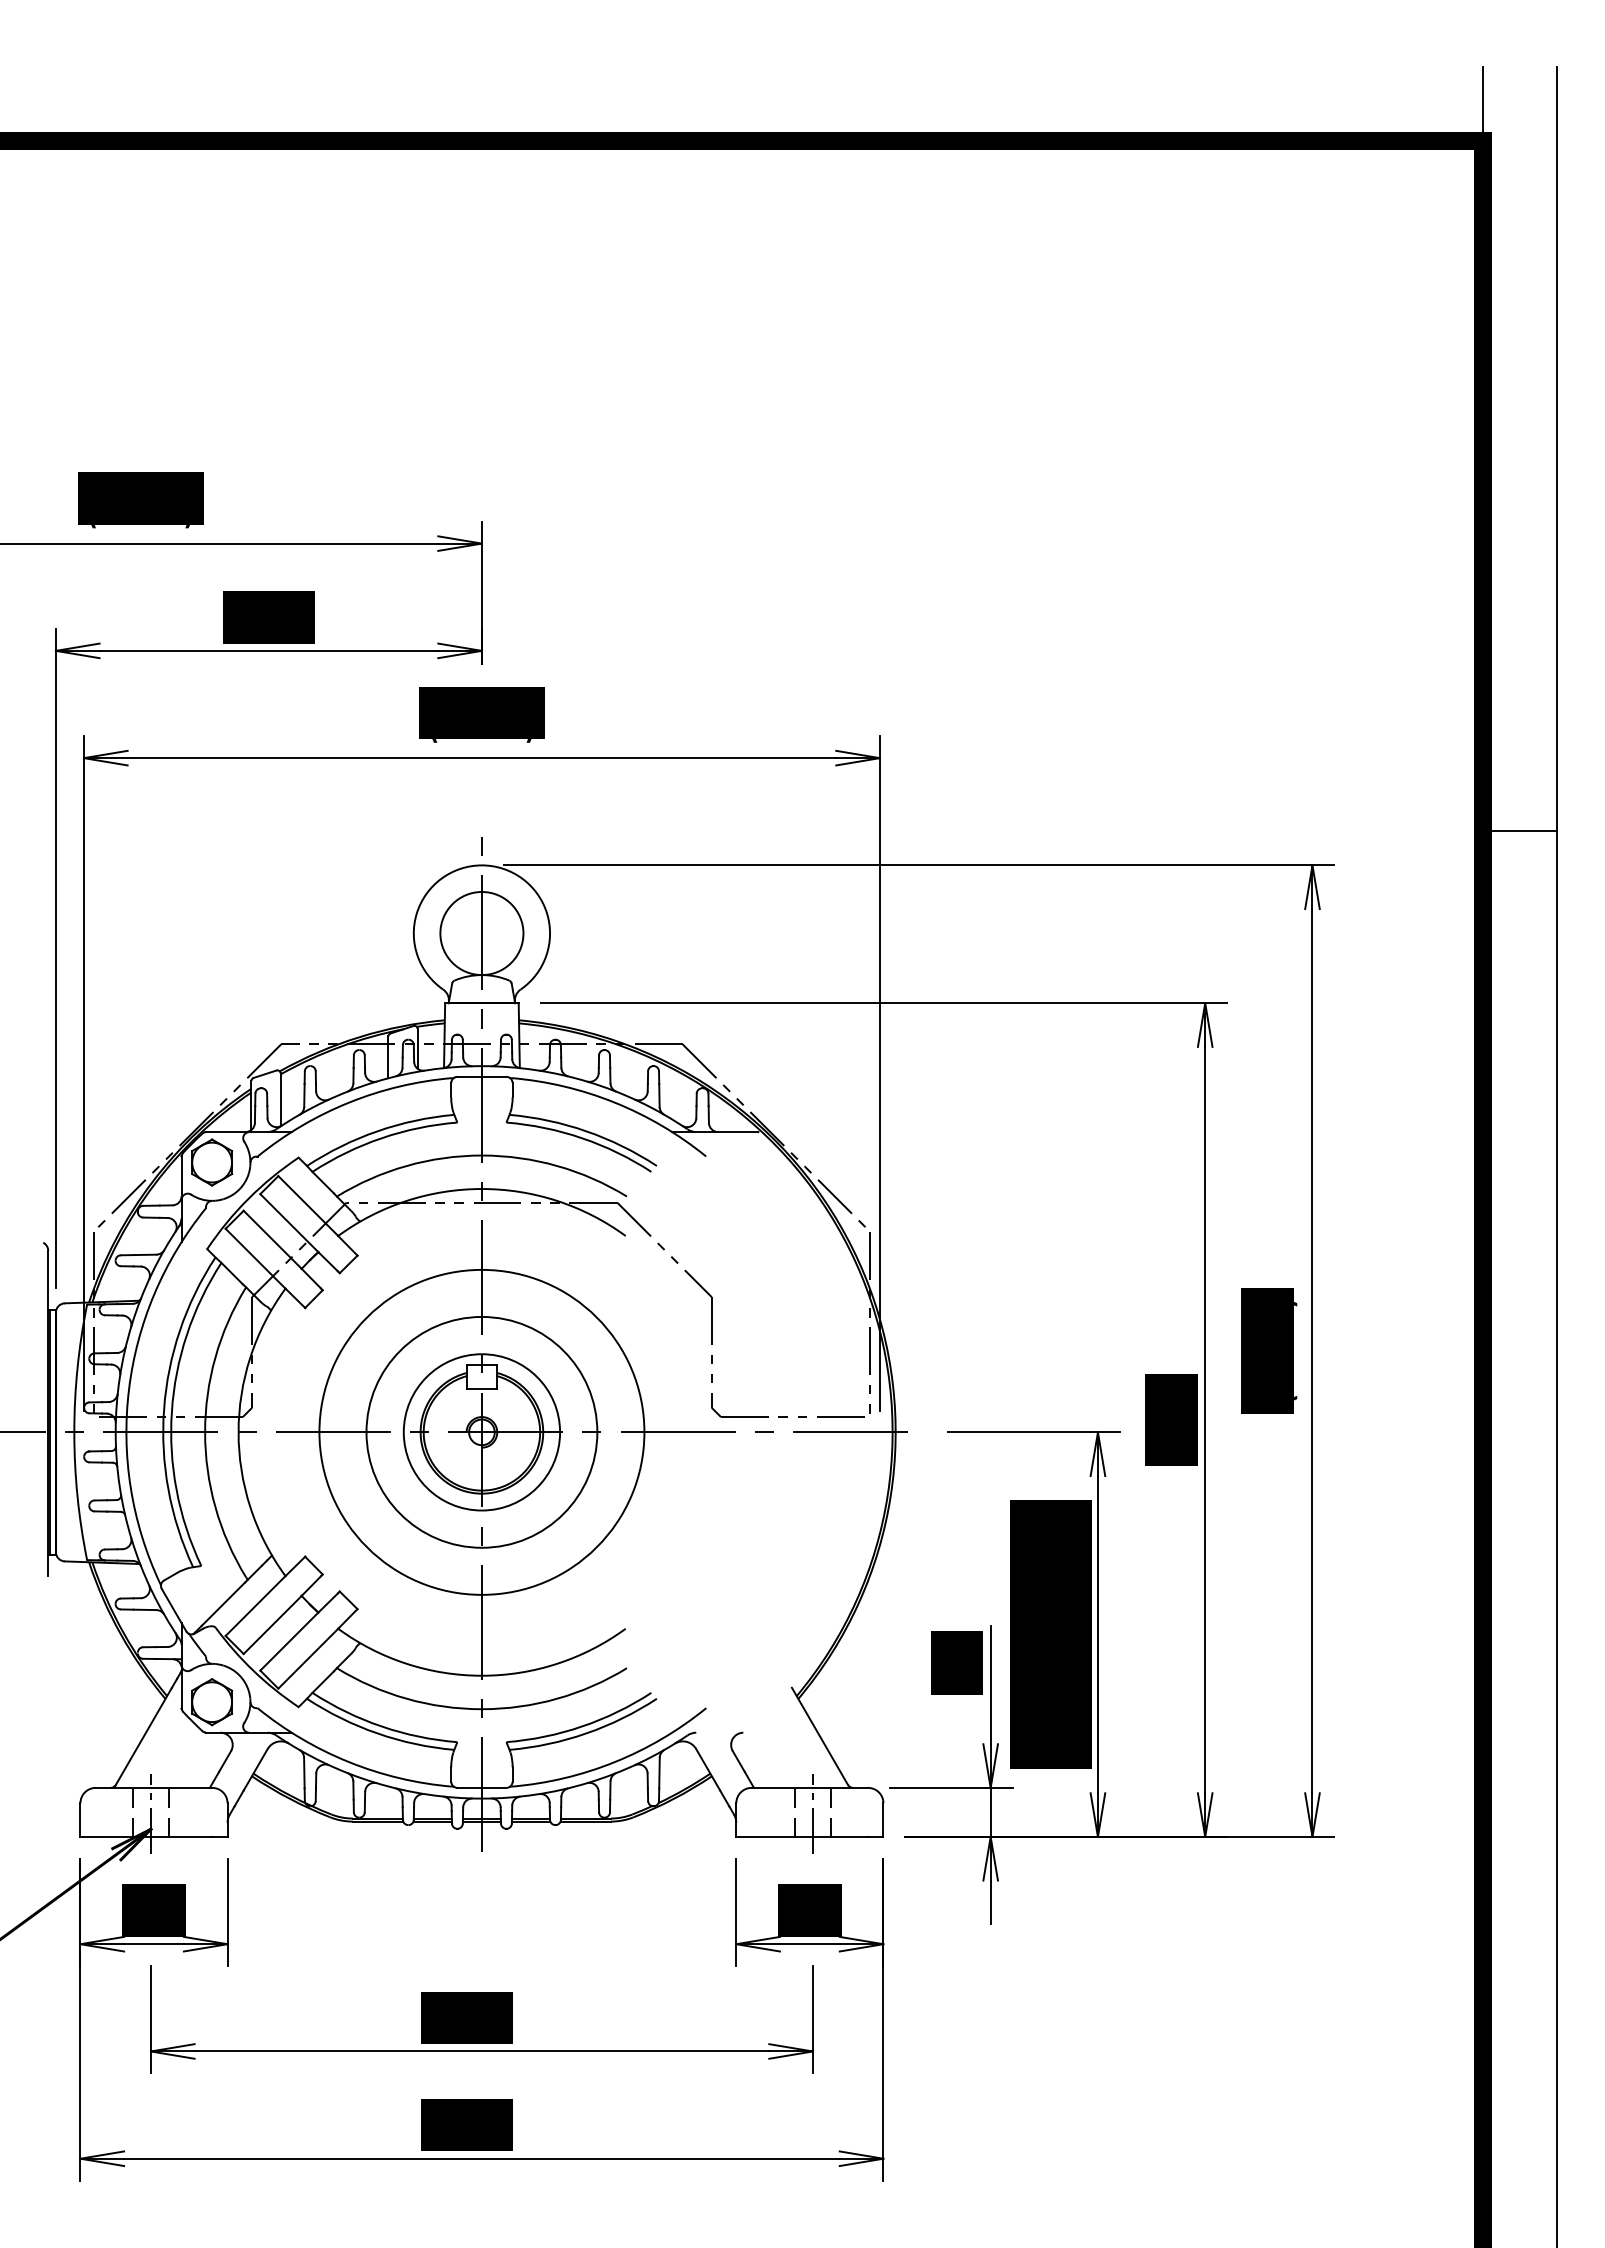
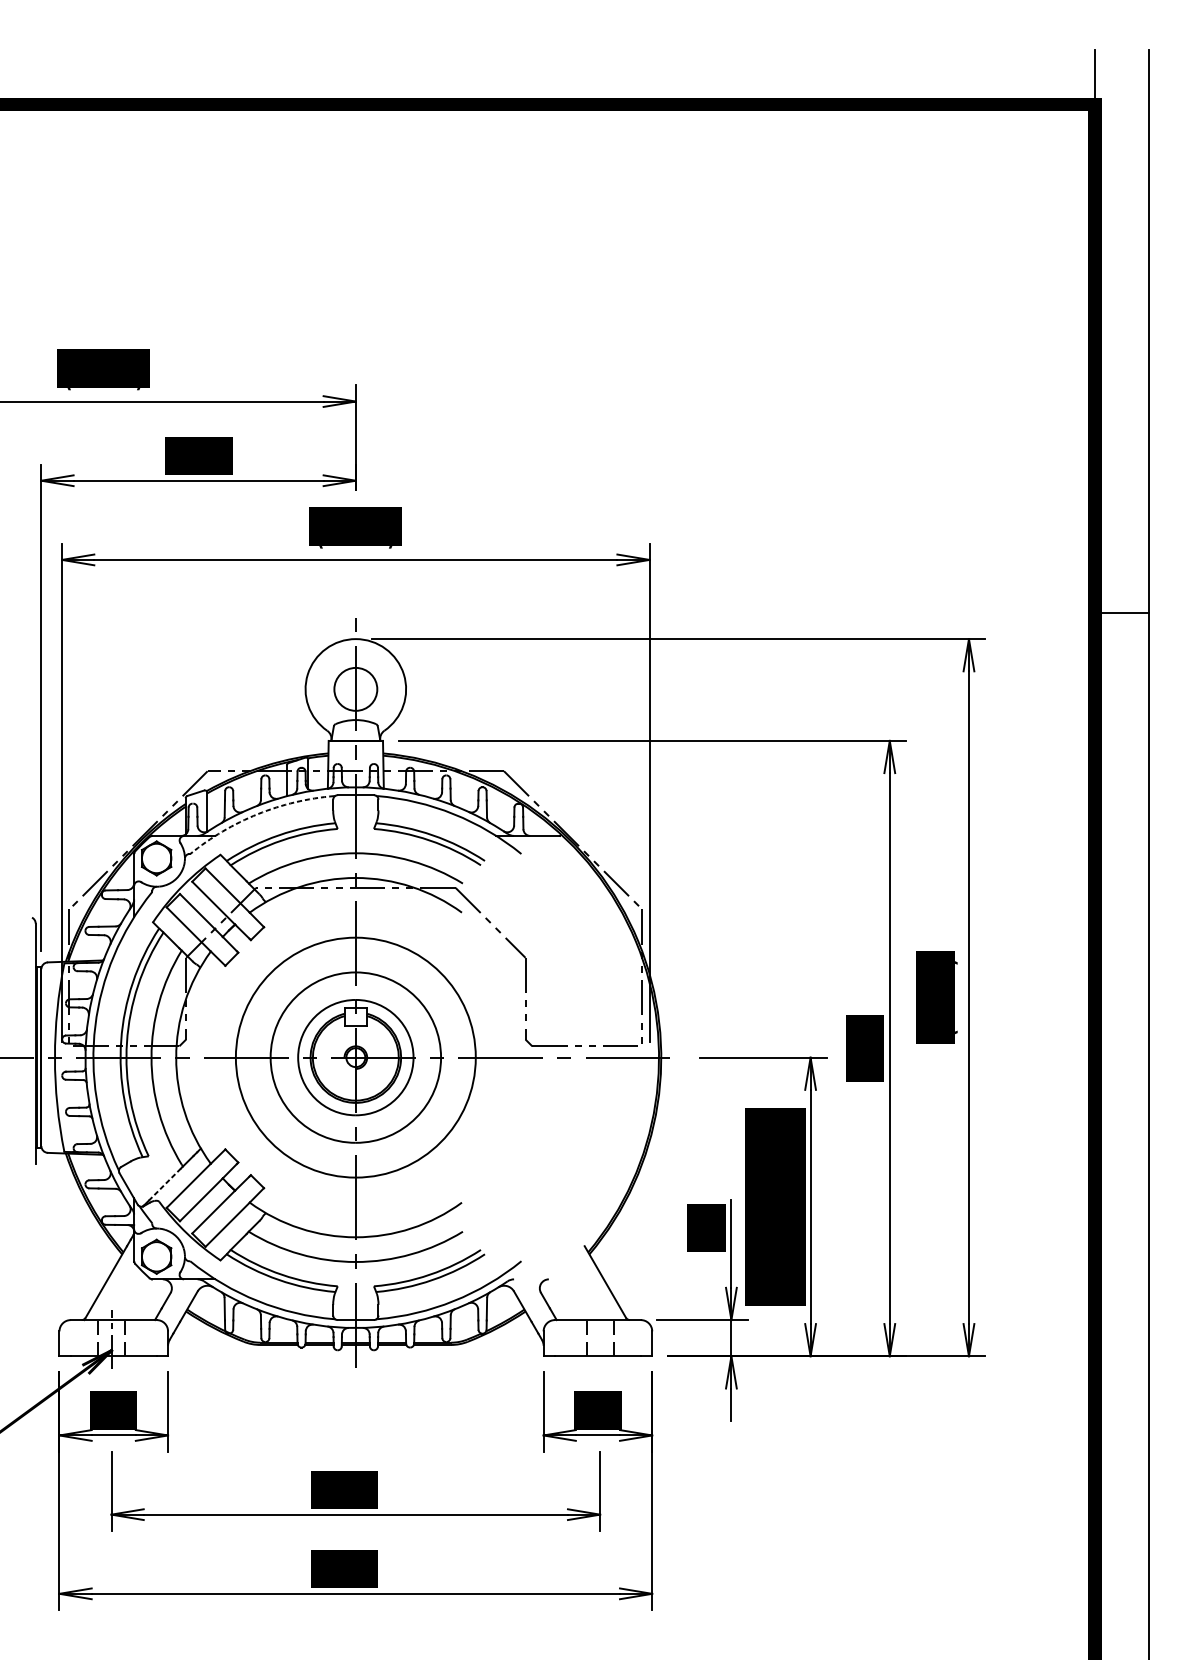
circle: (481, 933) -> (355, 689), size x0.7
arc: (349, 1102) -> (258, 814), solid -> dashed
line: (223, 1604) -> (165, 1184), solid -> dashed
line: (812, 1813) -> (599, 1338), removed

